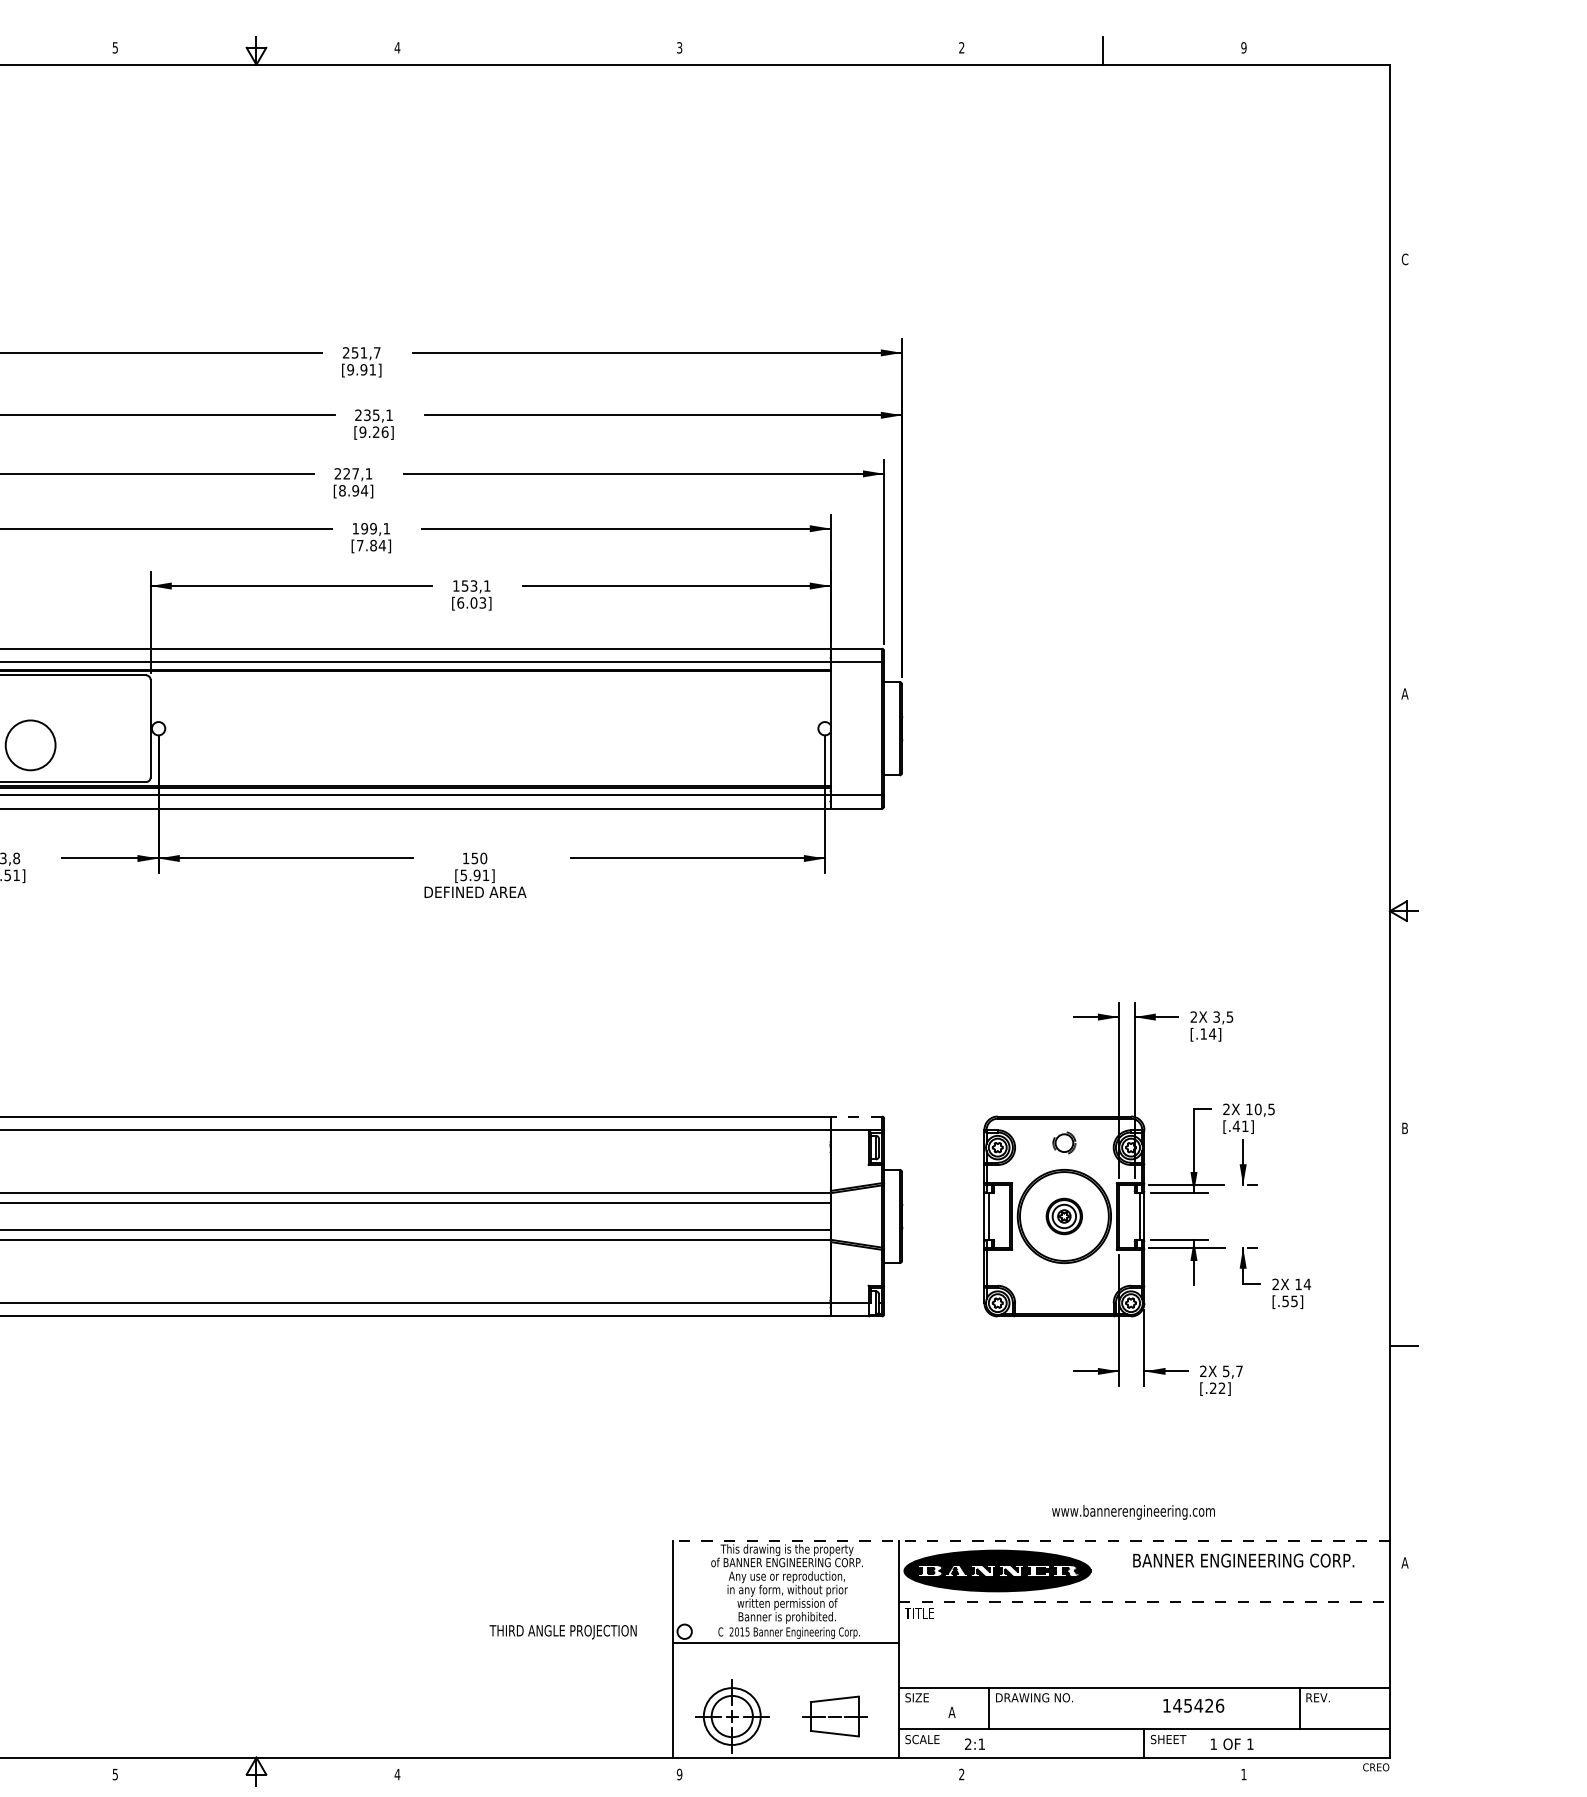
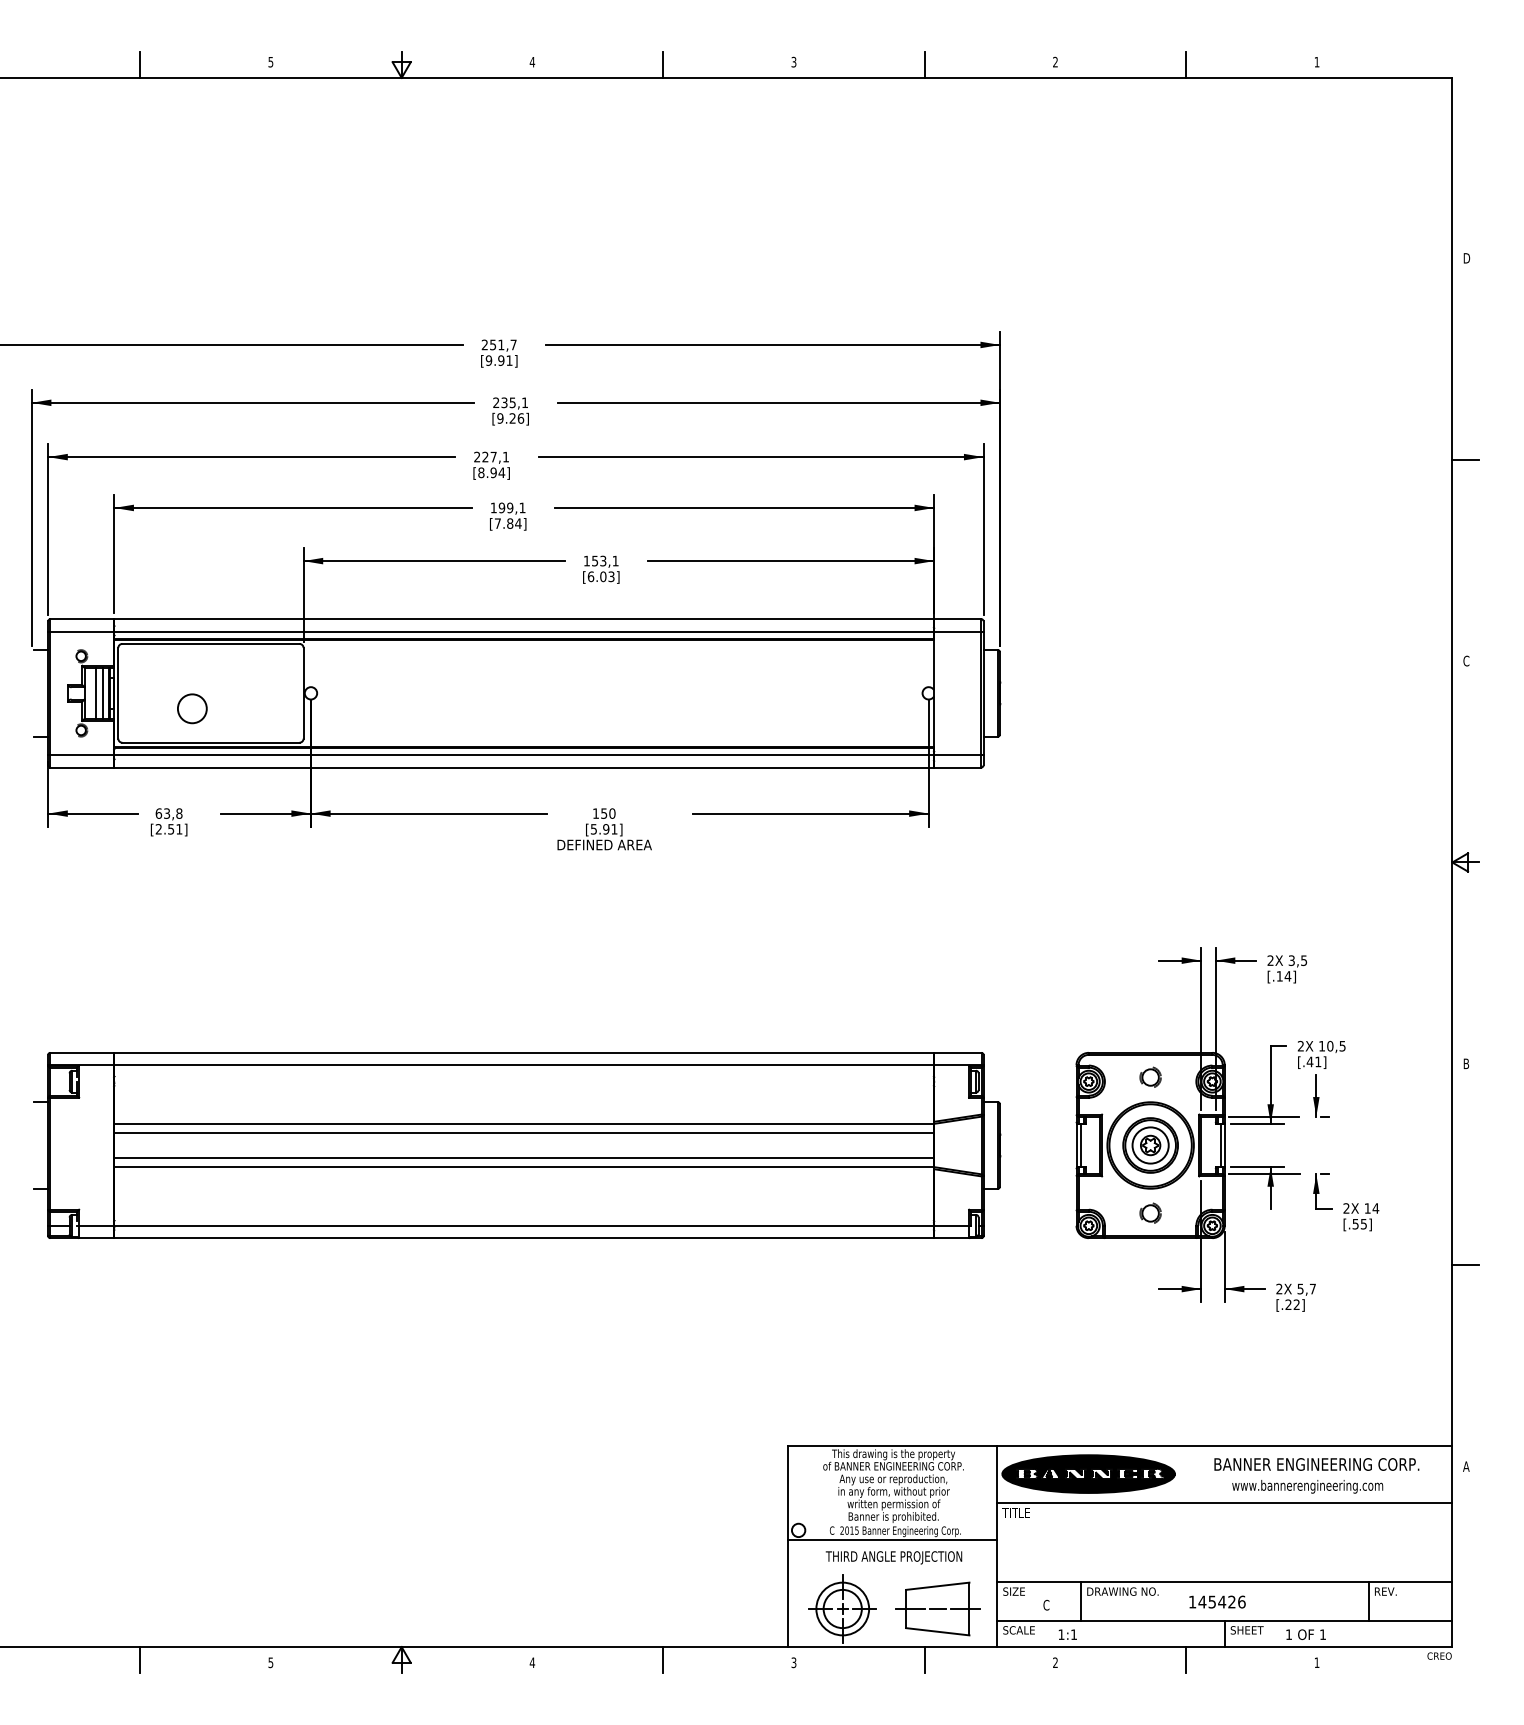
text: (1243, 47) -> (1316, 61), 9 -> 1
line: (538, 50) -> (663, 64), added
line: (820, 50) -> (924, 64), added
text: (1405, 259) -> (1466, 258), C -> D
line: (1404, 476) -> (1465, 459), added
text: (1405, 693) -> (1466, 660), A -> C
circle: (29, 745) -> (191, 708), size x0.62
line: (856, 1116) -> (957, 1052), dashed -> solid
part: (1064, 1216) -> (1150, 1145), size x1.67
part: (1064, 1288) -> (1150, 1212), added
text: (1133, 1512) -> (1307, 1486), moved
line: (1030, 1541) -> (1119, 1446), dashed -> solid
line: (1144, 1601) -> (1224, 1502), dashed -> solid
text: (562, 1631) -> (893, 1557), moved
text: (1193, 1705) -> (1217, 1601), moved
text: (952, 1711) -> (1046, 1604), A -> C
part: (834, 1715) -> (937, 1608), size x1.43
text: (968, 1744) -> (1061, 1634), 2:1 -> 1:1
line: (538, 1772) -> (663, 1660), added
line: (820, 1772) -> (924, 1660), added
line: (1103, 1772) -> (1186, 1660), added
text: (679, 1774) -> (793, 1662), 9 -> 3

